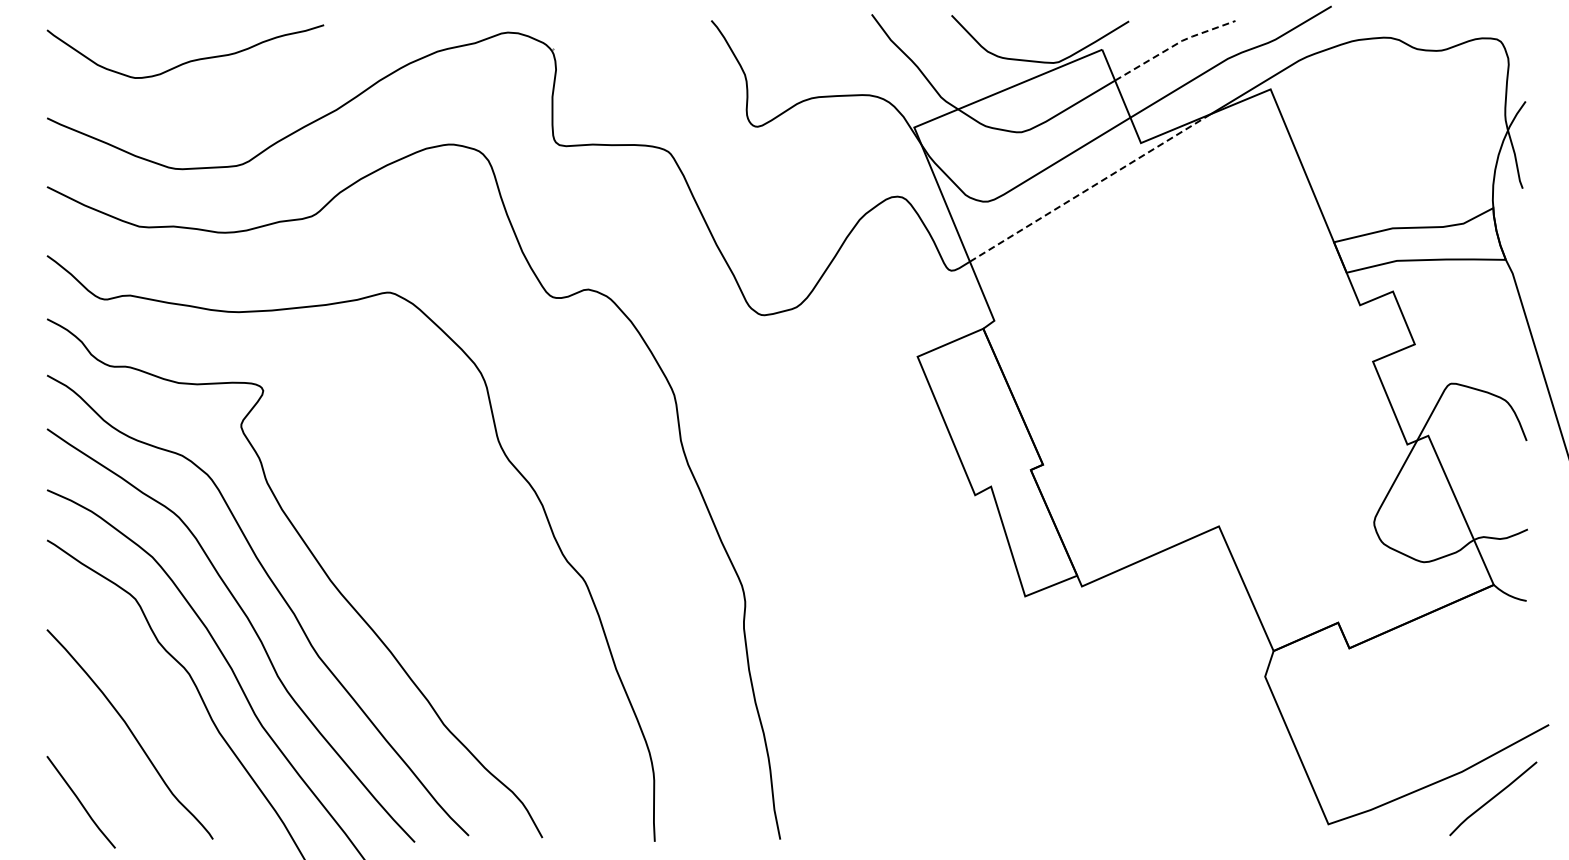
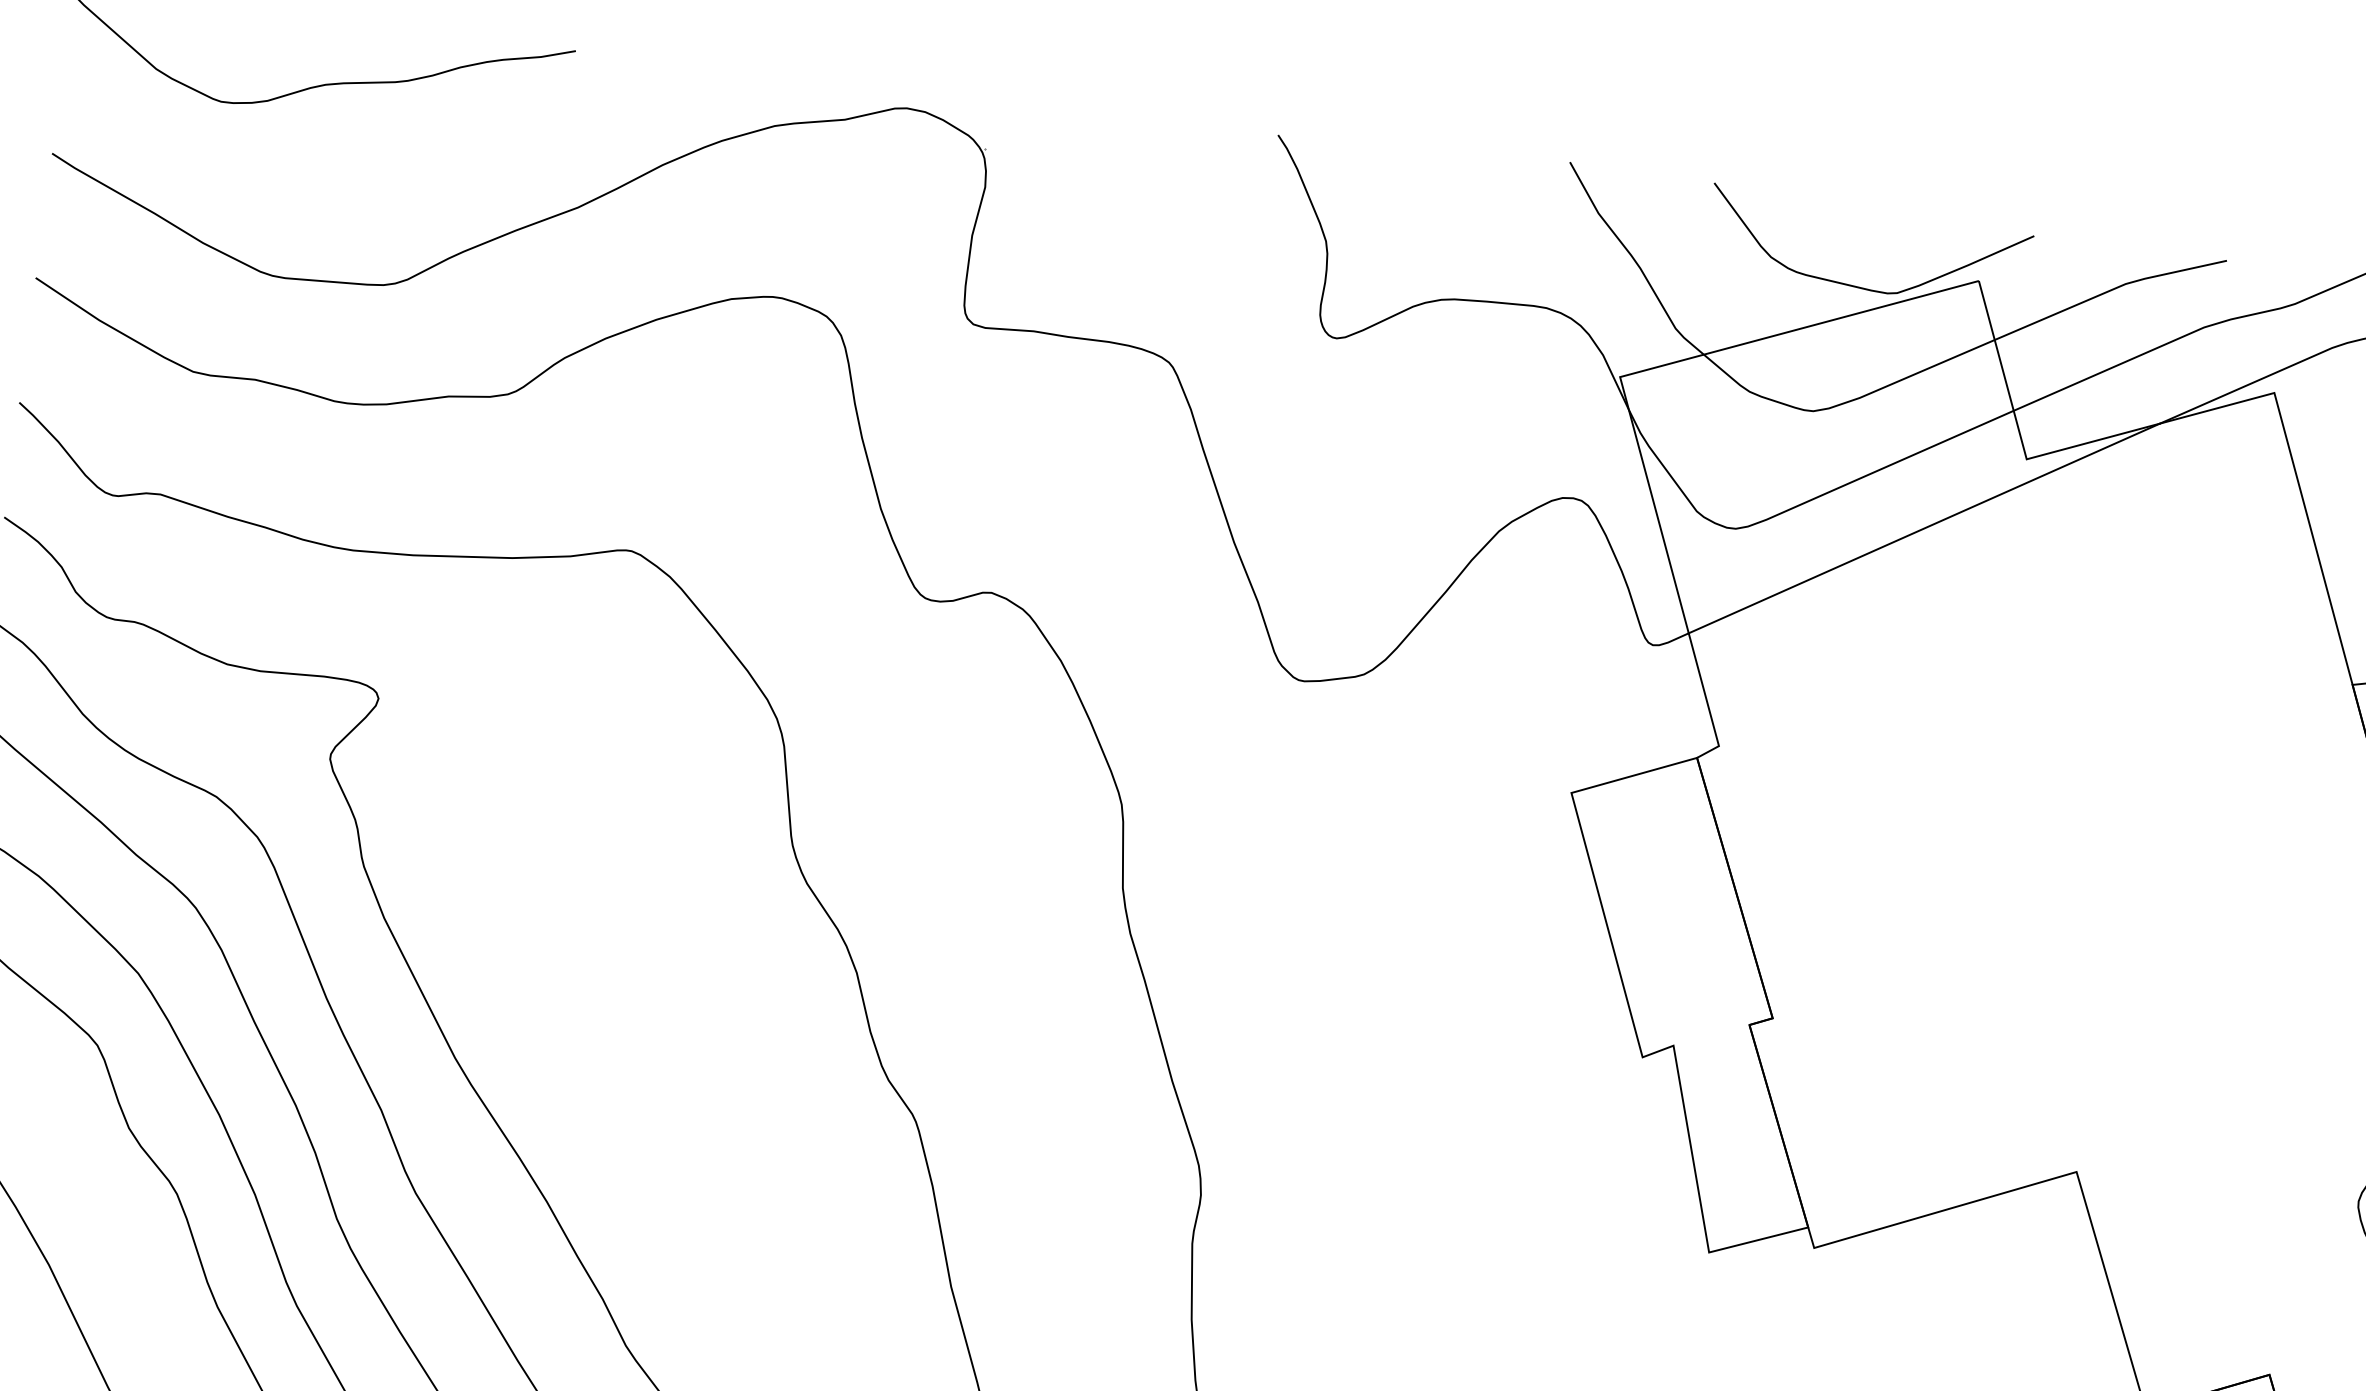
line: (1174, 45) -> (2110, 290), dashed -> solid
line: (1090, 187) -> (1924, 527), dashed -> solid

